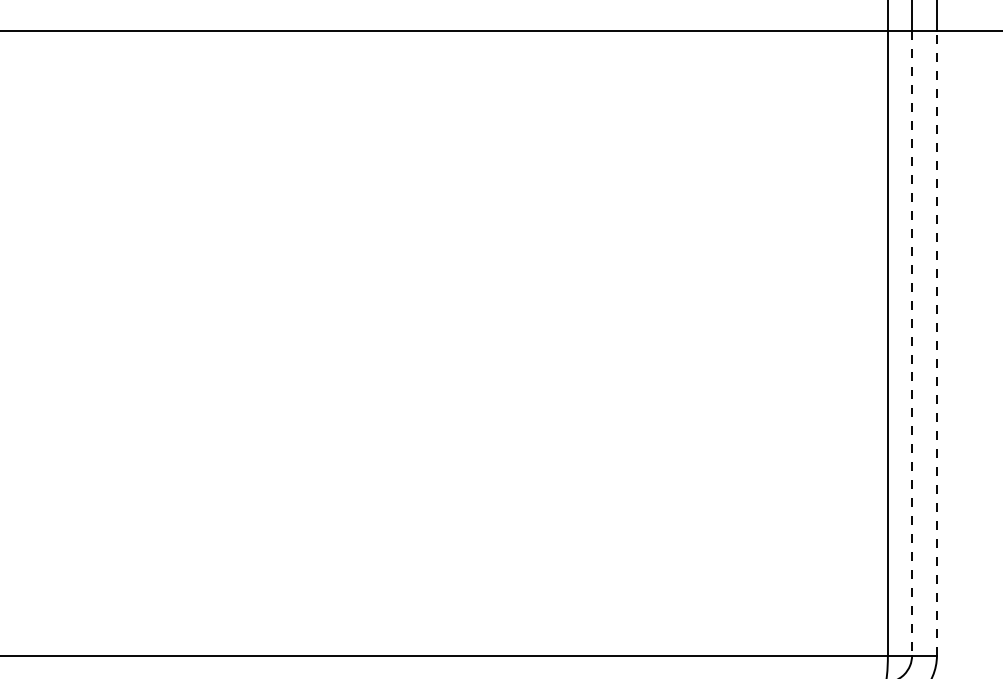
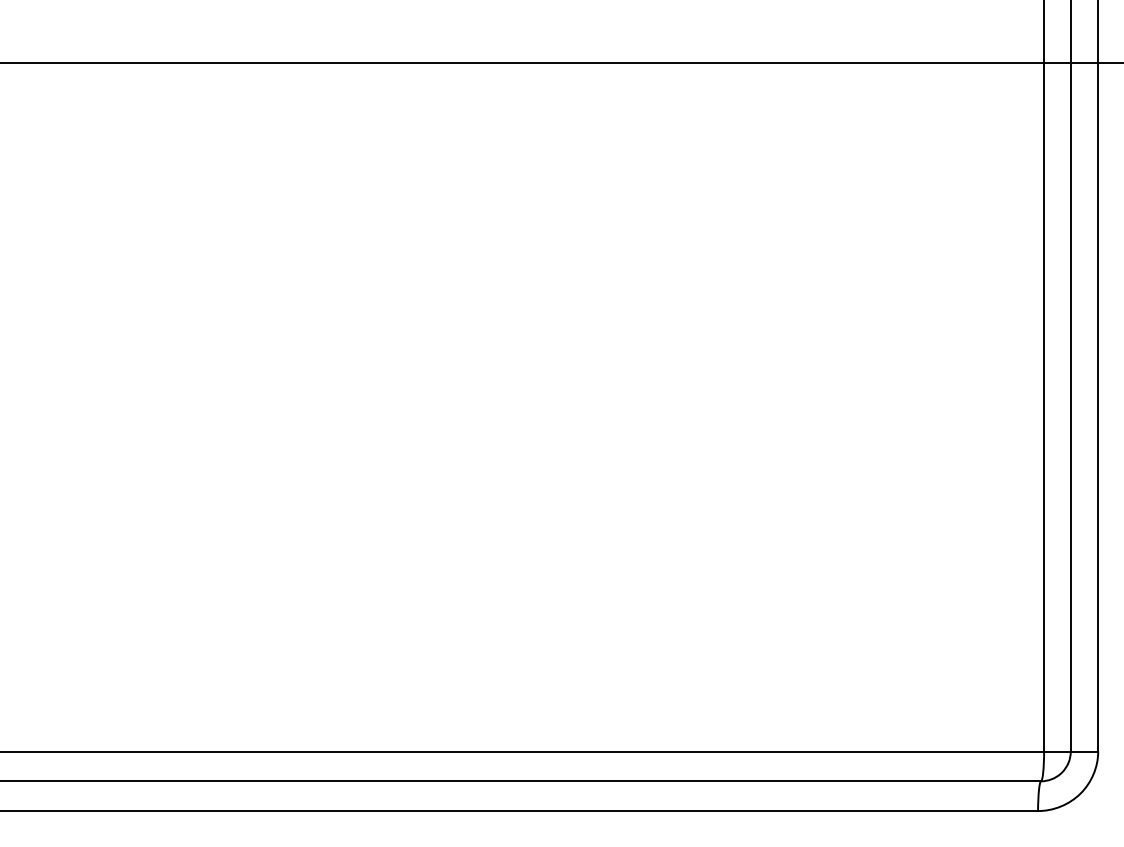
line: (937, 342) -> (1098, 406), dashed -> solid
line: (911, 343) -> (1070, 407), dashed -> solid

